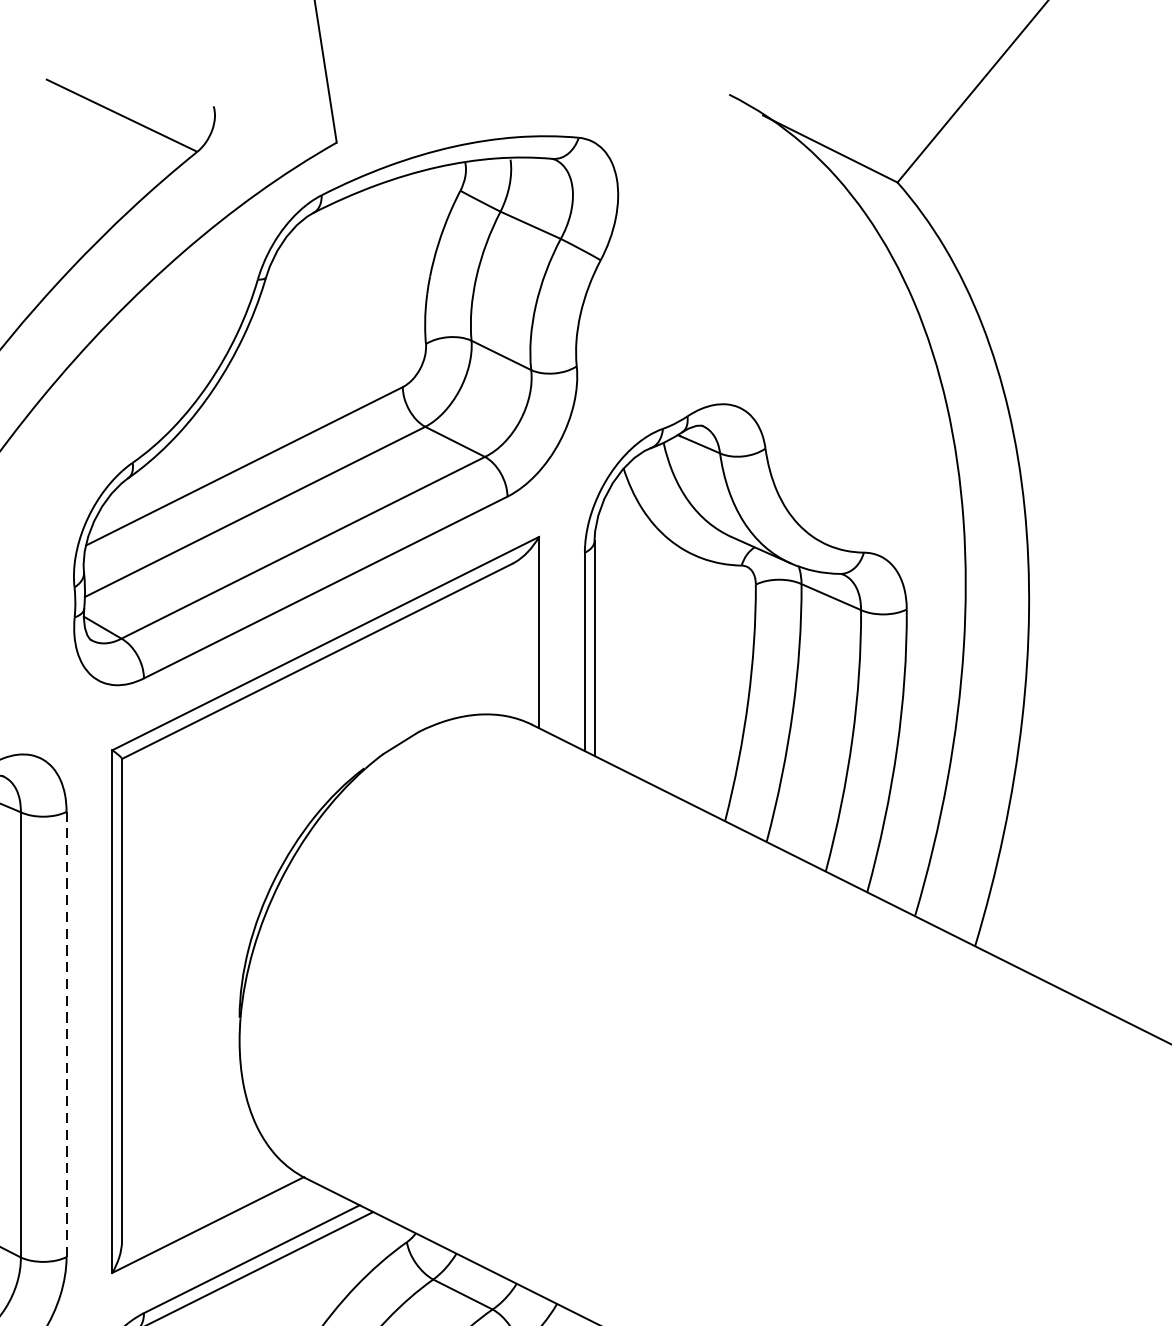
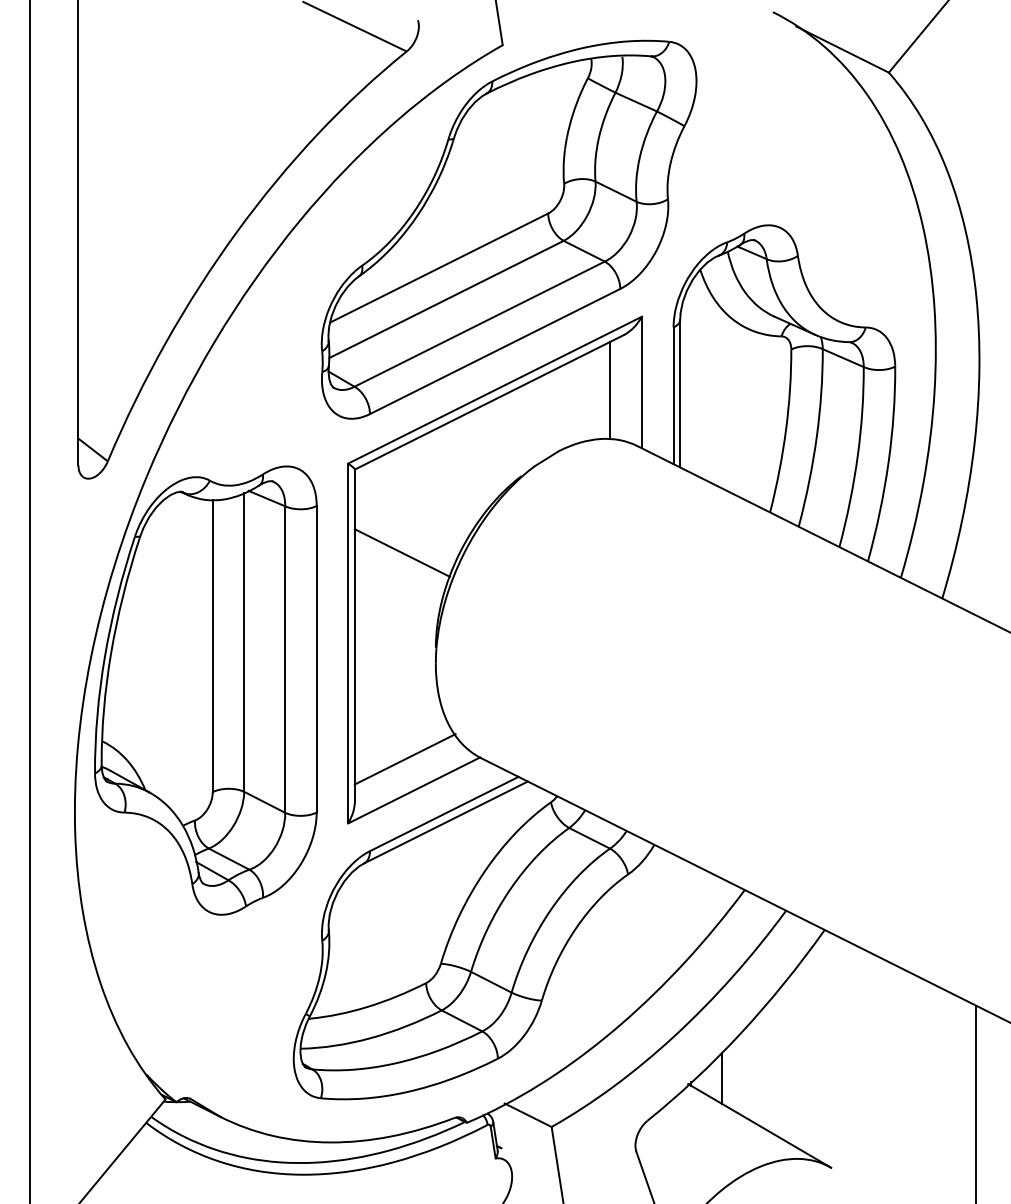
line: (493, 644) -> (610, 390), added
line: (189, 879) -> (401, 552), added
line: (66, 1033) -> (316, 658), dashed -> solid
line: (194, 1180) -> (404, 759), added

